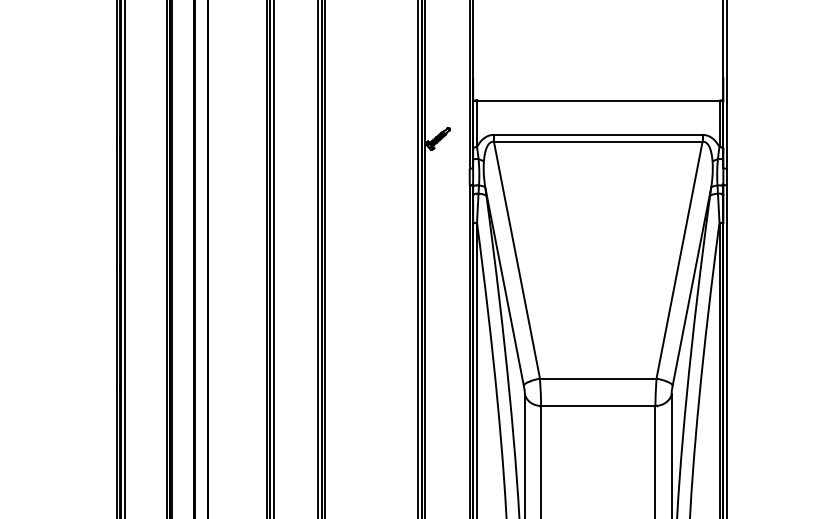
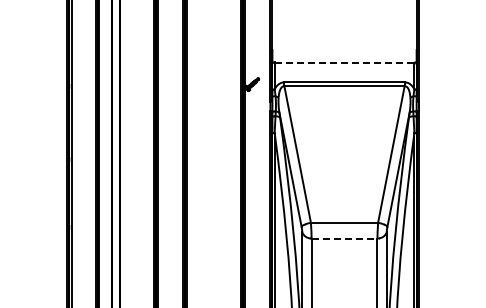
line: (598, 100) -> (344, 62), solid -> dashed
line: (598, 405) -> (344, 238), solid -> dashed

